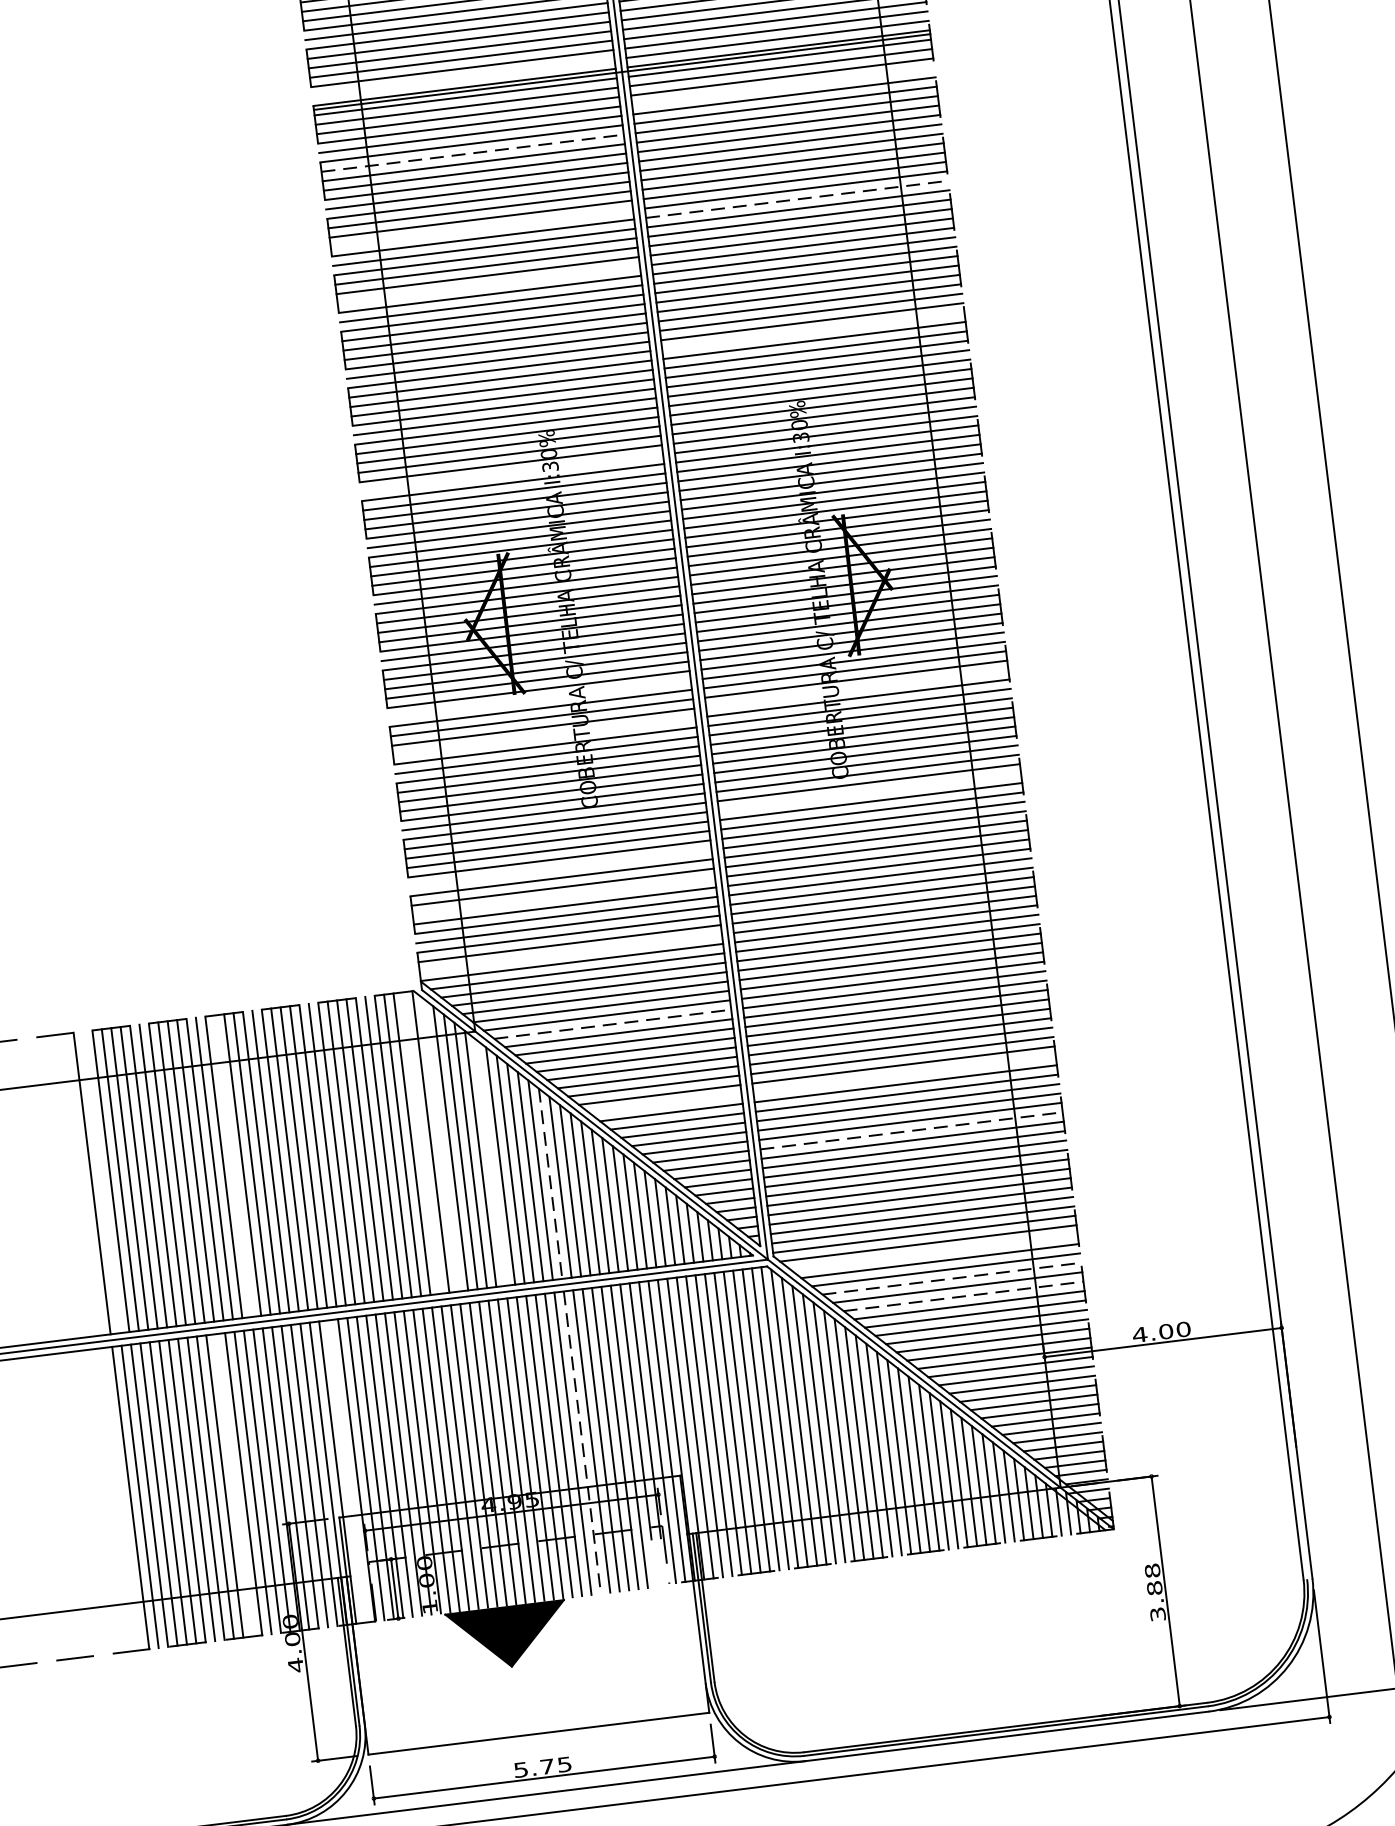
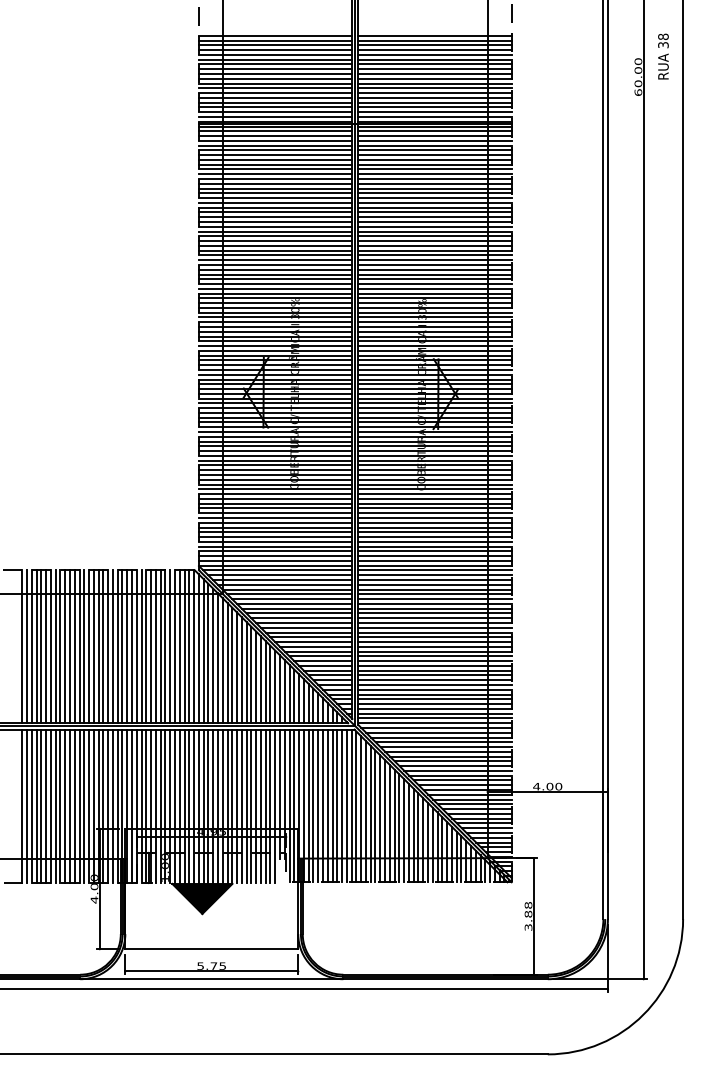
line: (463, 79) -> (275, 117), added
line: (782, 85) -> (434, 140), added
line: (472, 153) -> (275, 155), dashed -> solid
line: (798, 199) -> (435, 198), dashed -> solid
line: (481, 228) -> (275, 193), added
line: (488, 286) -> (275, 222), added
line: (812, 330) -> (434, 264), added
line: (511, 473) -> (275, 317), added
line: (856, 689) -> (434, 446), added
line: (539, 699) -> (275, 432), added
line: (544, 737) -> (275, 451), added
line: (868, 791) -> (434, 498), added
line: (560, 867) -> (275, 517), added
line: (563, 897) -> (275, 532), added
line: (570, 952) -> (275, 560), added
line: (613, 1024) -> (292, 599), dashed -> solid
line: (903, 1075) -> (434, 642), added
line: (665, 1104) -> (313, 642), added
line: (912, 1130) -> (435, 670), dashed -> solid
line: (421, 1142) -> (189, 646), added
line: (439, 1144) -> (198, 648), added
line: (490, 1162) -> (222, 660), added
line: (232, 1165) -> (93, 646), added
line: (102, 1181) -> (27, 646), added
line: (550, 1184) -> (251, 675), dashed -> solid
line: (933, 1251) -> (438, 732), added
line: (952, 1279) -> (446, 747), dashed -> solid
line: (962, 1296) -> (450, 756), dashed -> solid
line: (582, 1442) -> (251, 806), dashed -> solid
line: (347, 1469) -> (132, 805), added
line: (233, 1483) -> (74, 805), added

